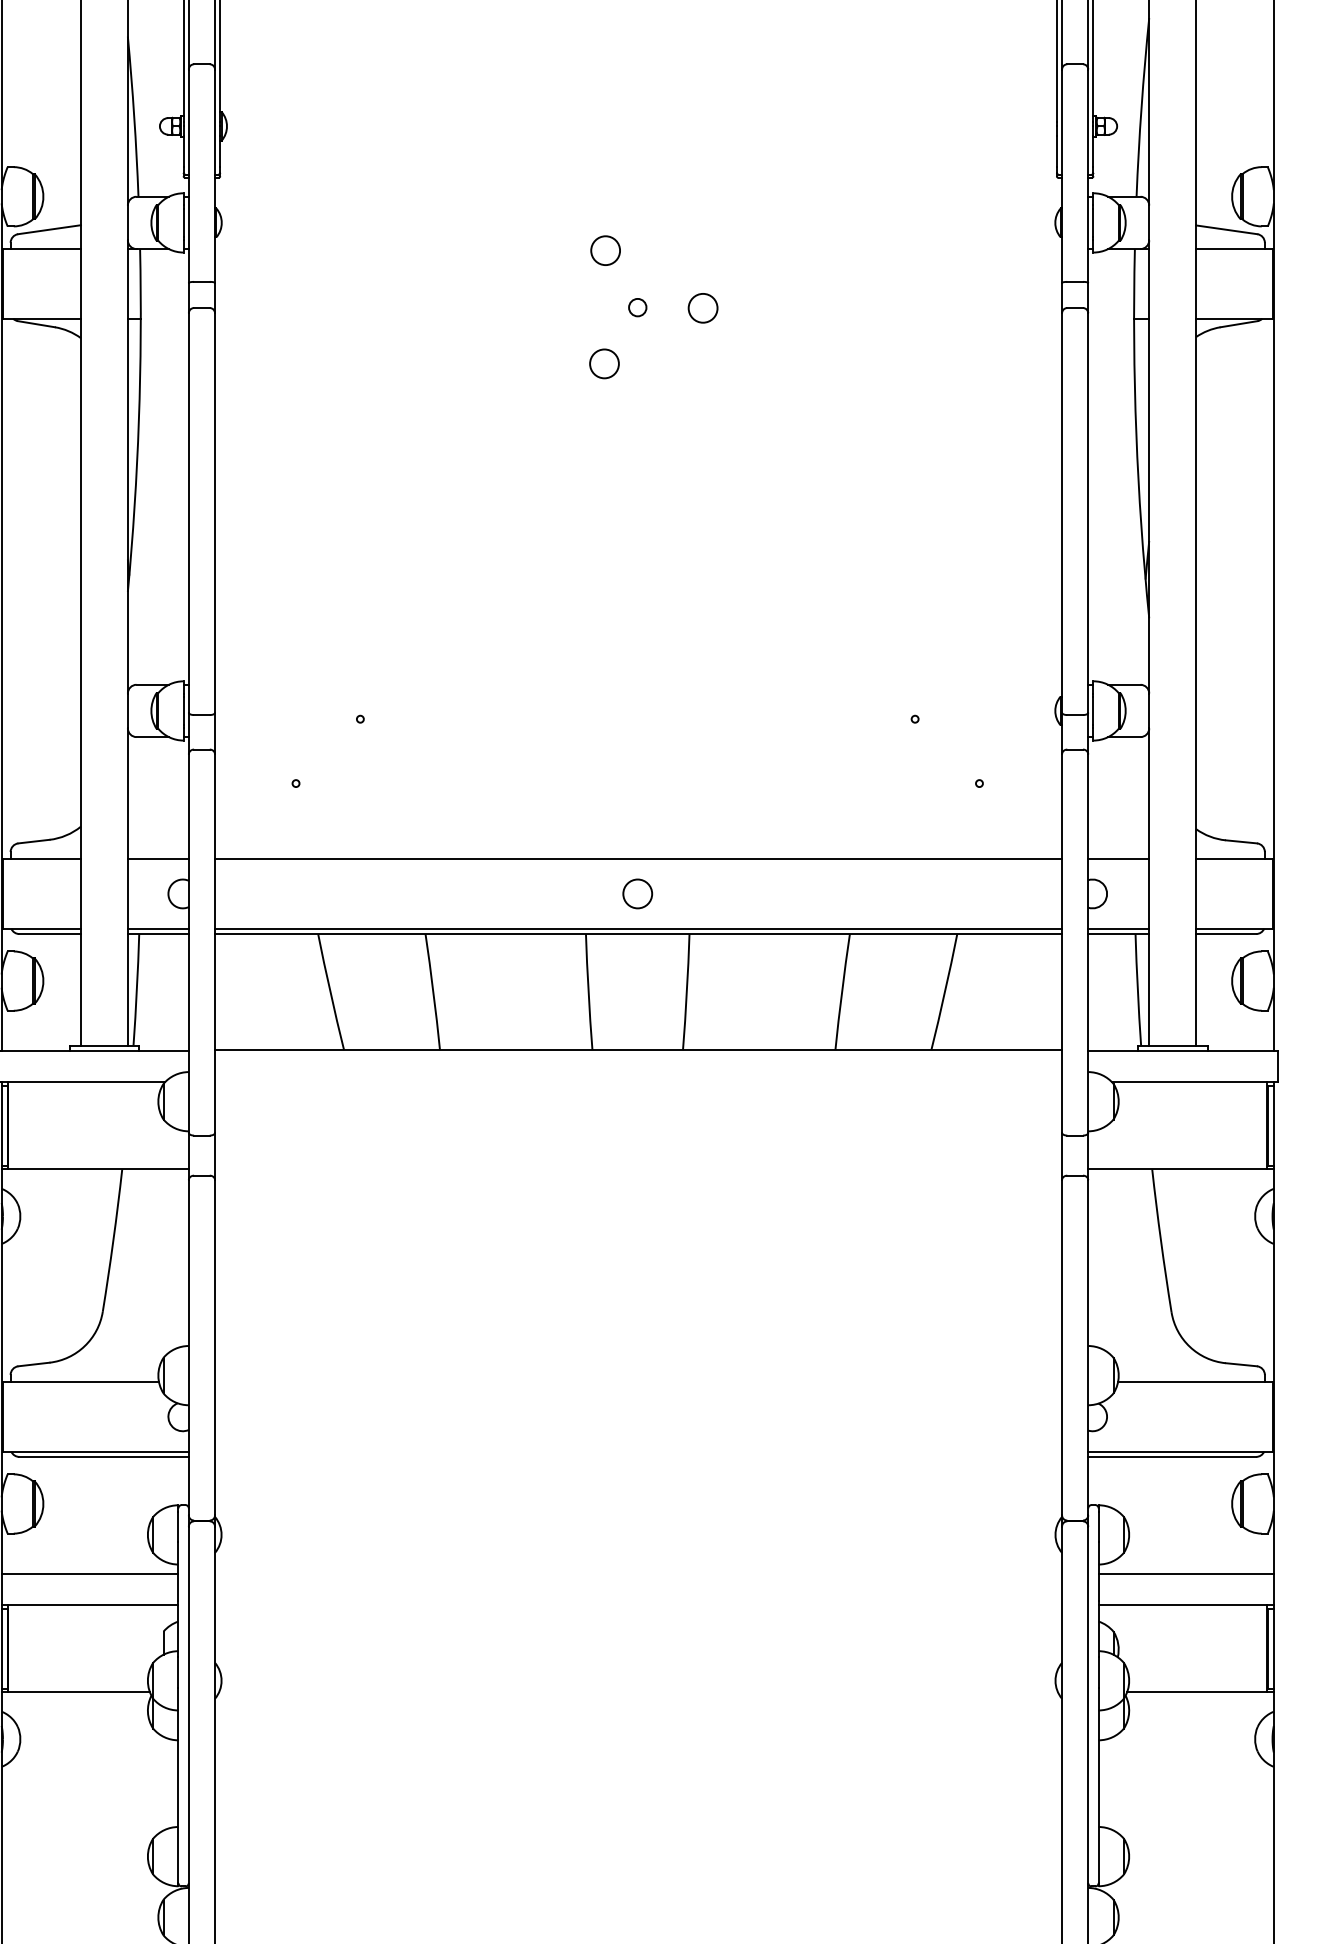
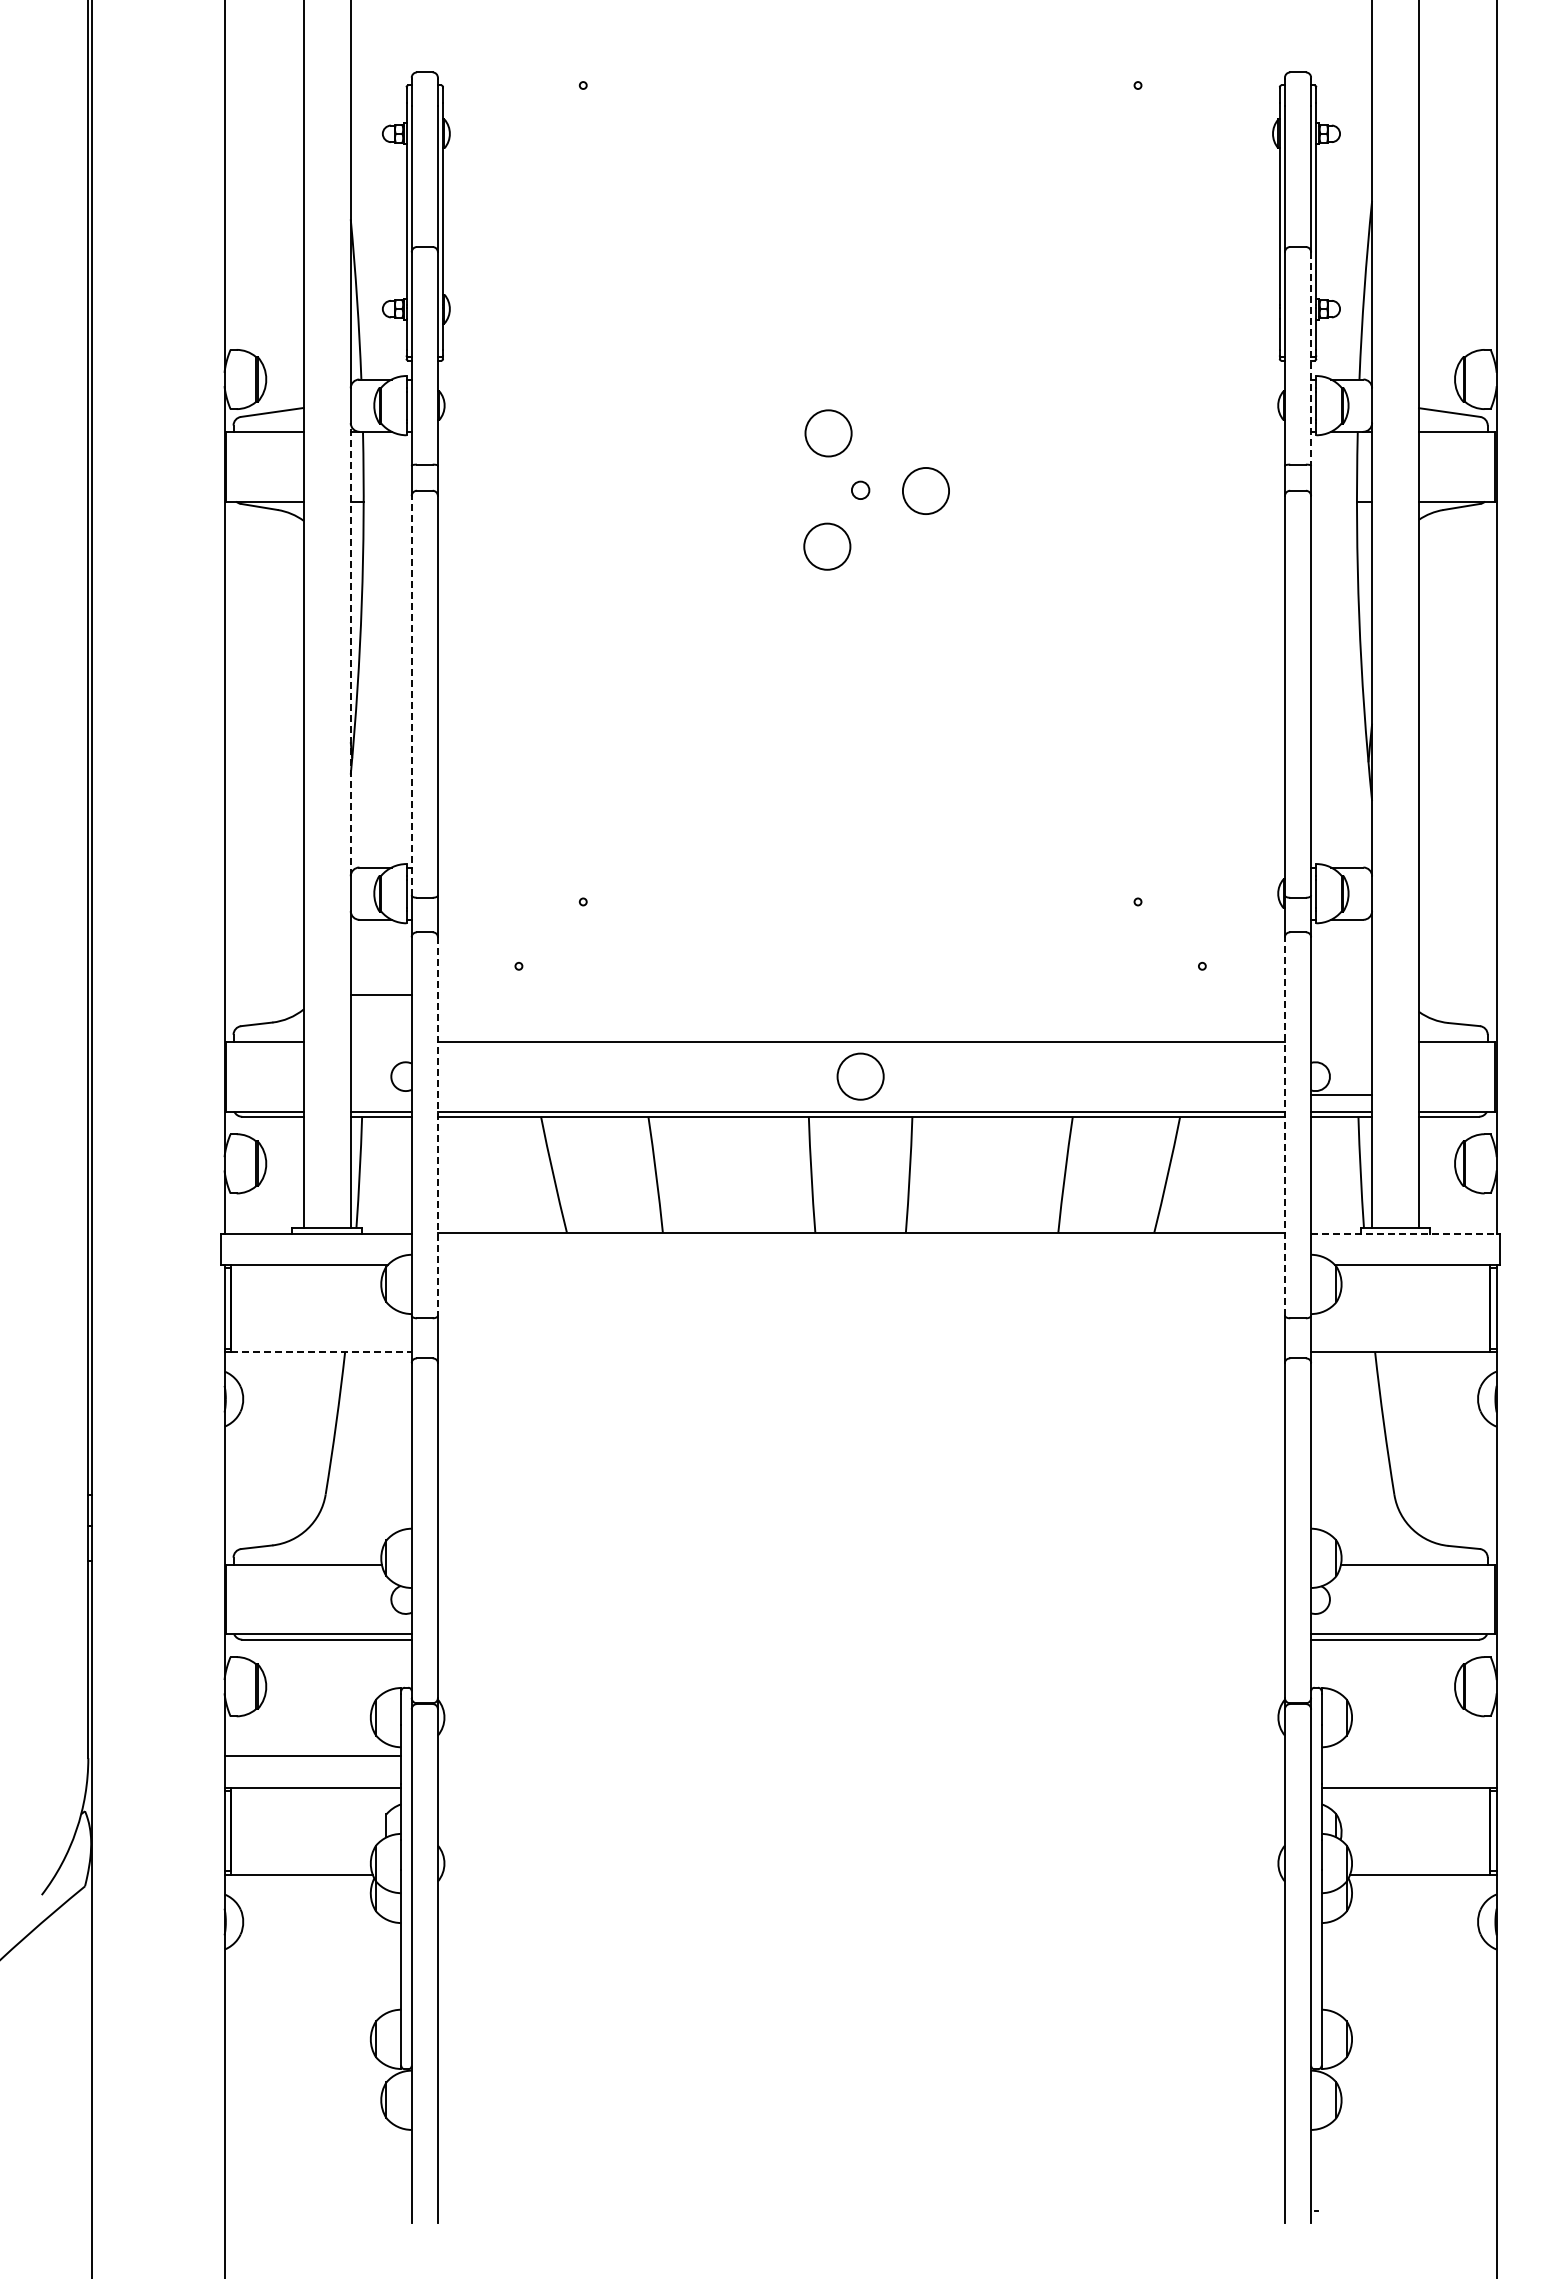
line: (1088, 175) -> (1311, 358), solid -> dashed
circle: (605, 250) -> (828, 433), size x1.6
circle: (702, 307) -> (925, 490), size x1.6
circle: (604, 363) -> (827, 546), size x1.6
line: (127, 466) -> (350, 649), solid -> dashed
line: (188, 512) -> (411, 695), solid -> dashed
line: (157, 858) -> (380, 994), moved
line: (1118, 858) -> (1341, 1094), moved
circle: (637, 893) -> (860, 1076), size x1.6
line: (1061, 942) -> (1284, 1125), solid -> dashed
line: (214, 943) -> (437, 1126), solid -> dashed
line: (1181, 1050) -> (1404, 1233), solid -> dashed
line: (99, 1169) -> (322, 1352), solid -> dashed
line: (1185, 1573) -> (1408, 1756), removed

